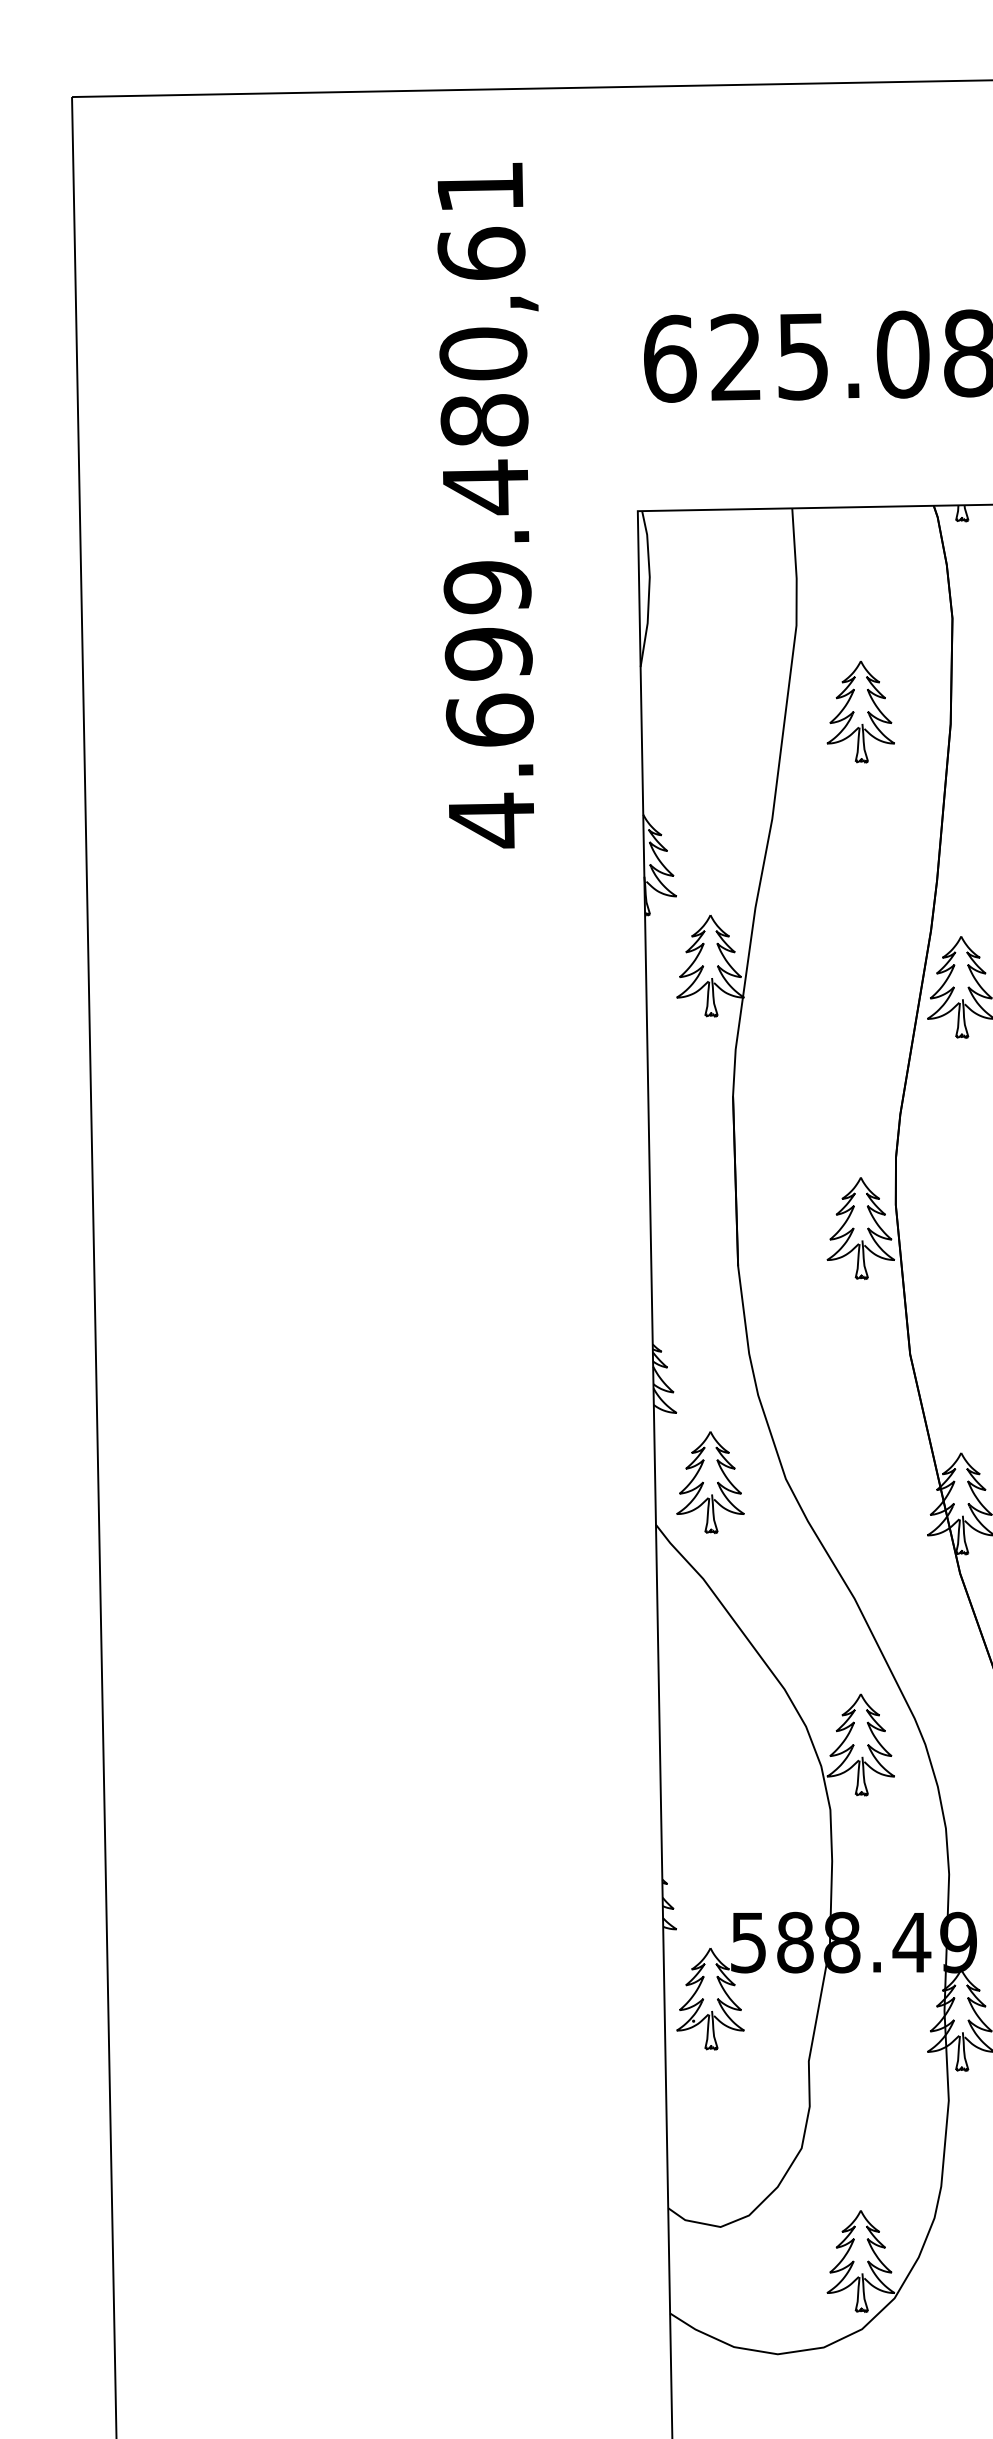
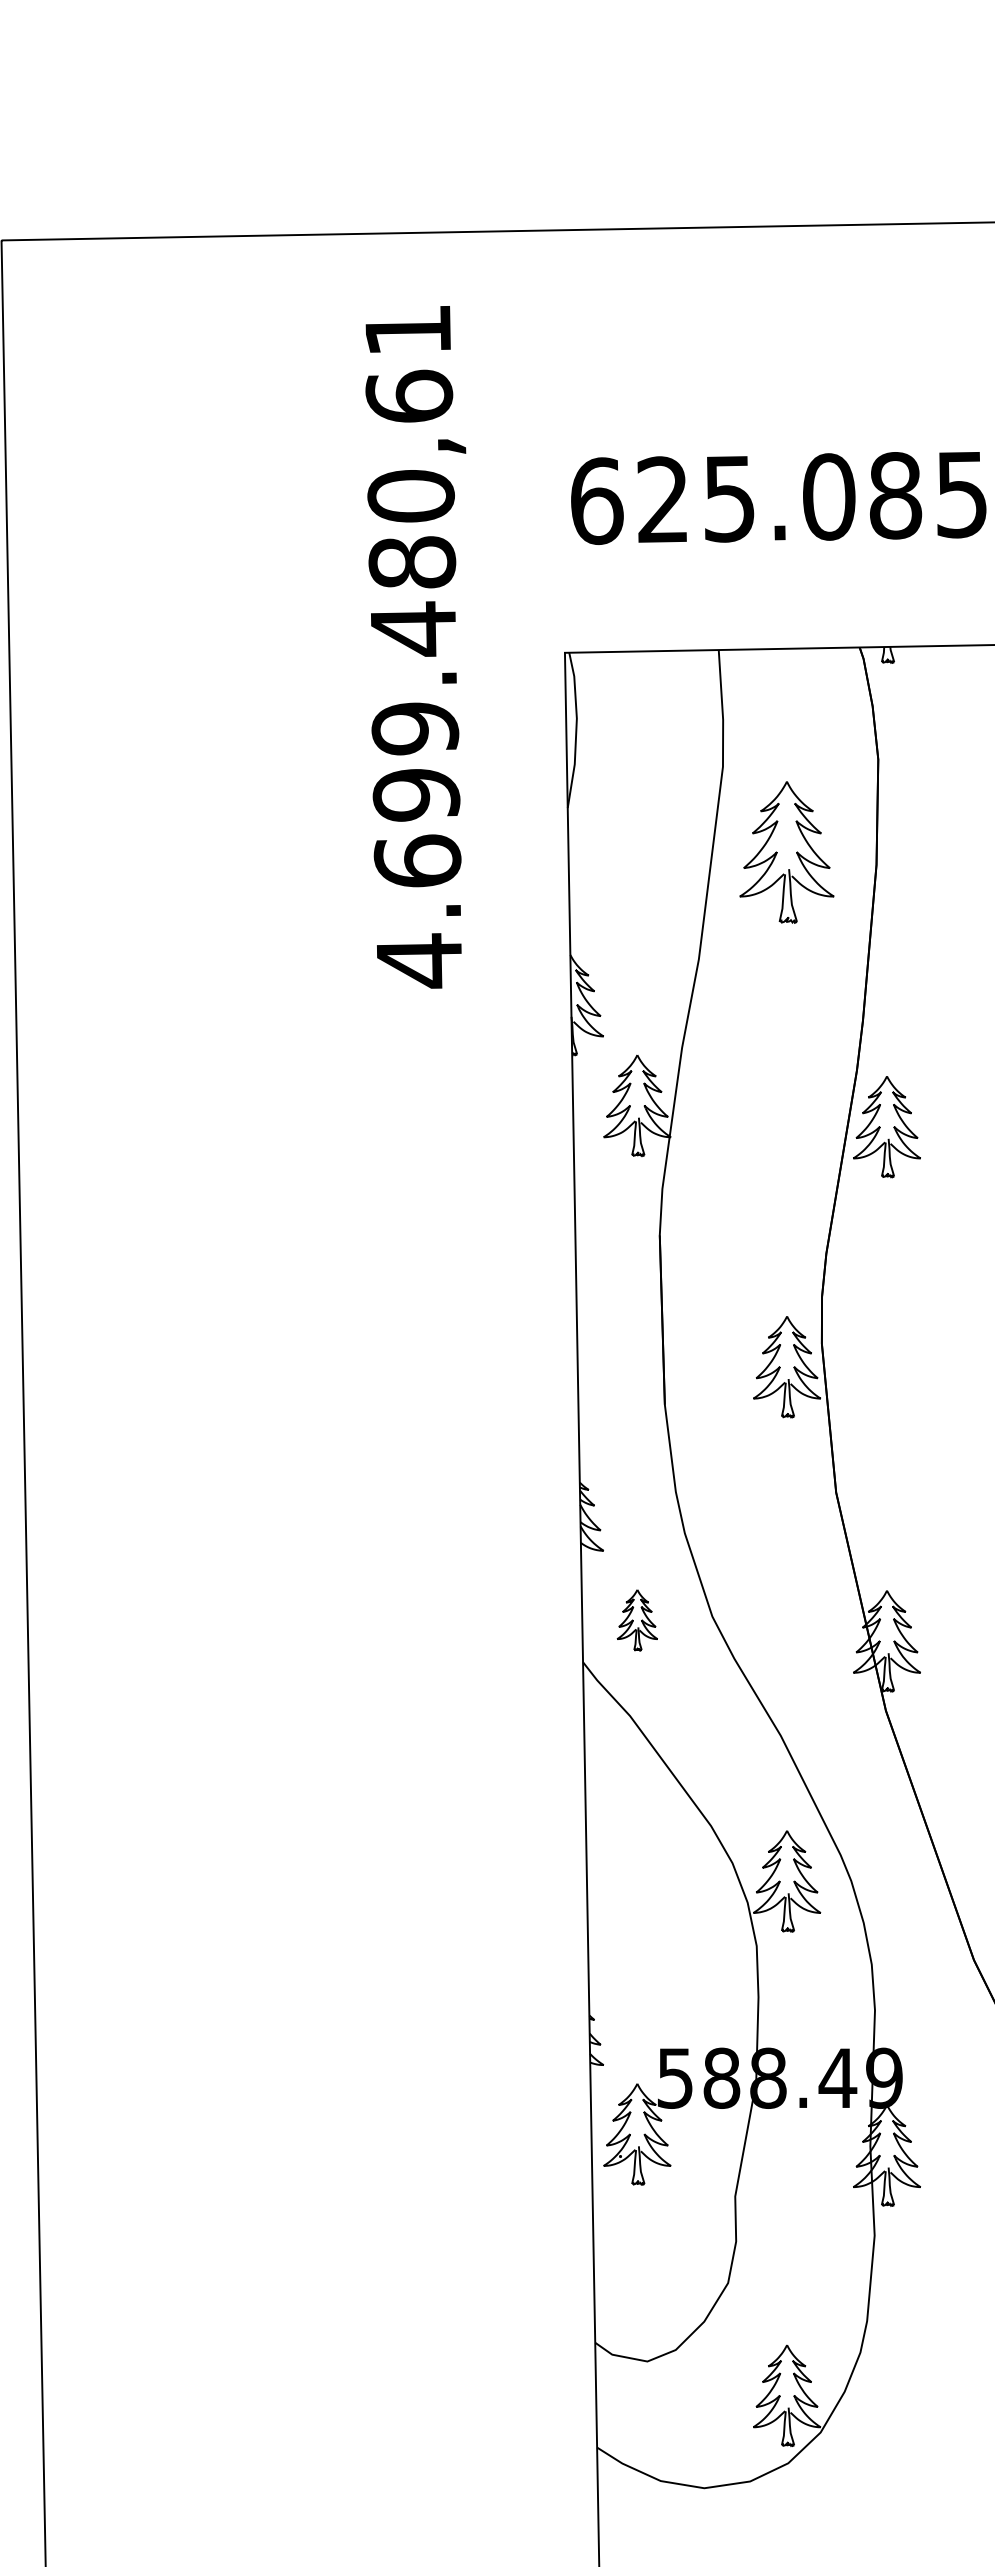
part: (861, 712) -> (787, 853), size x1.4
part: (710, 1482) -> (637, 1620), size x0.6

